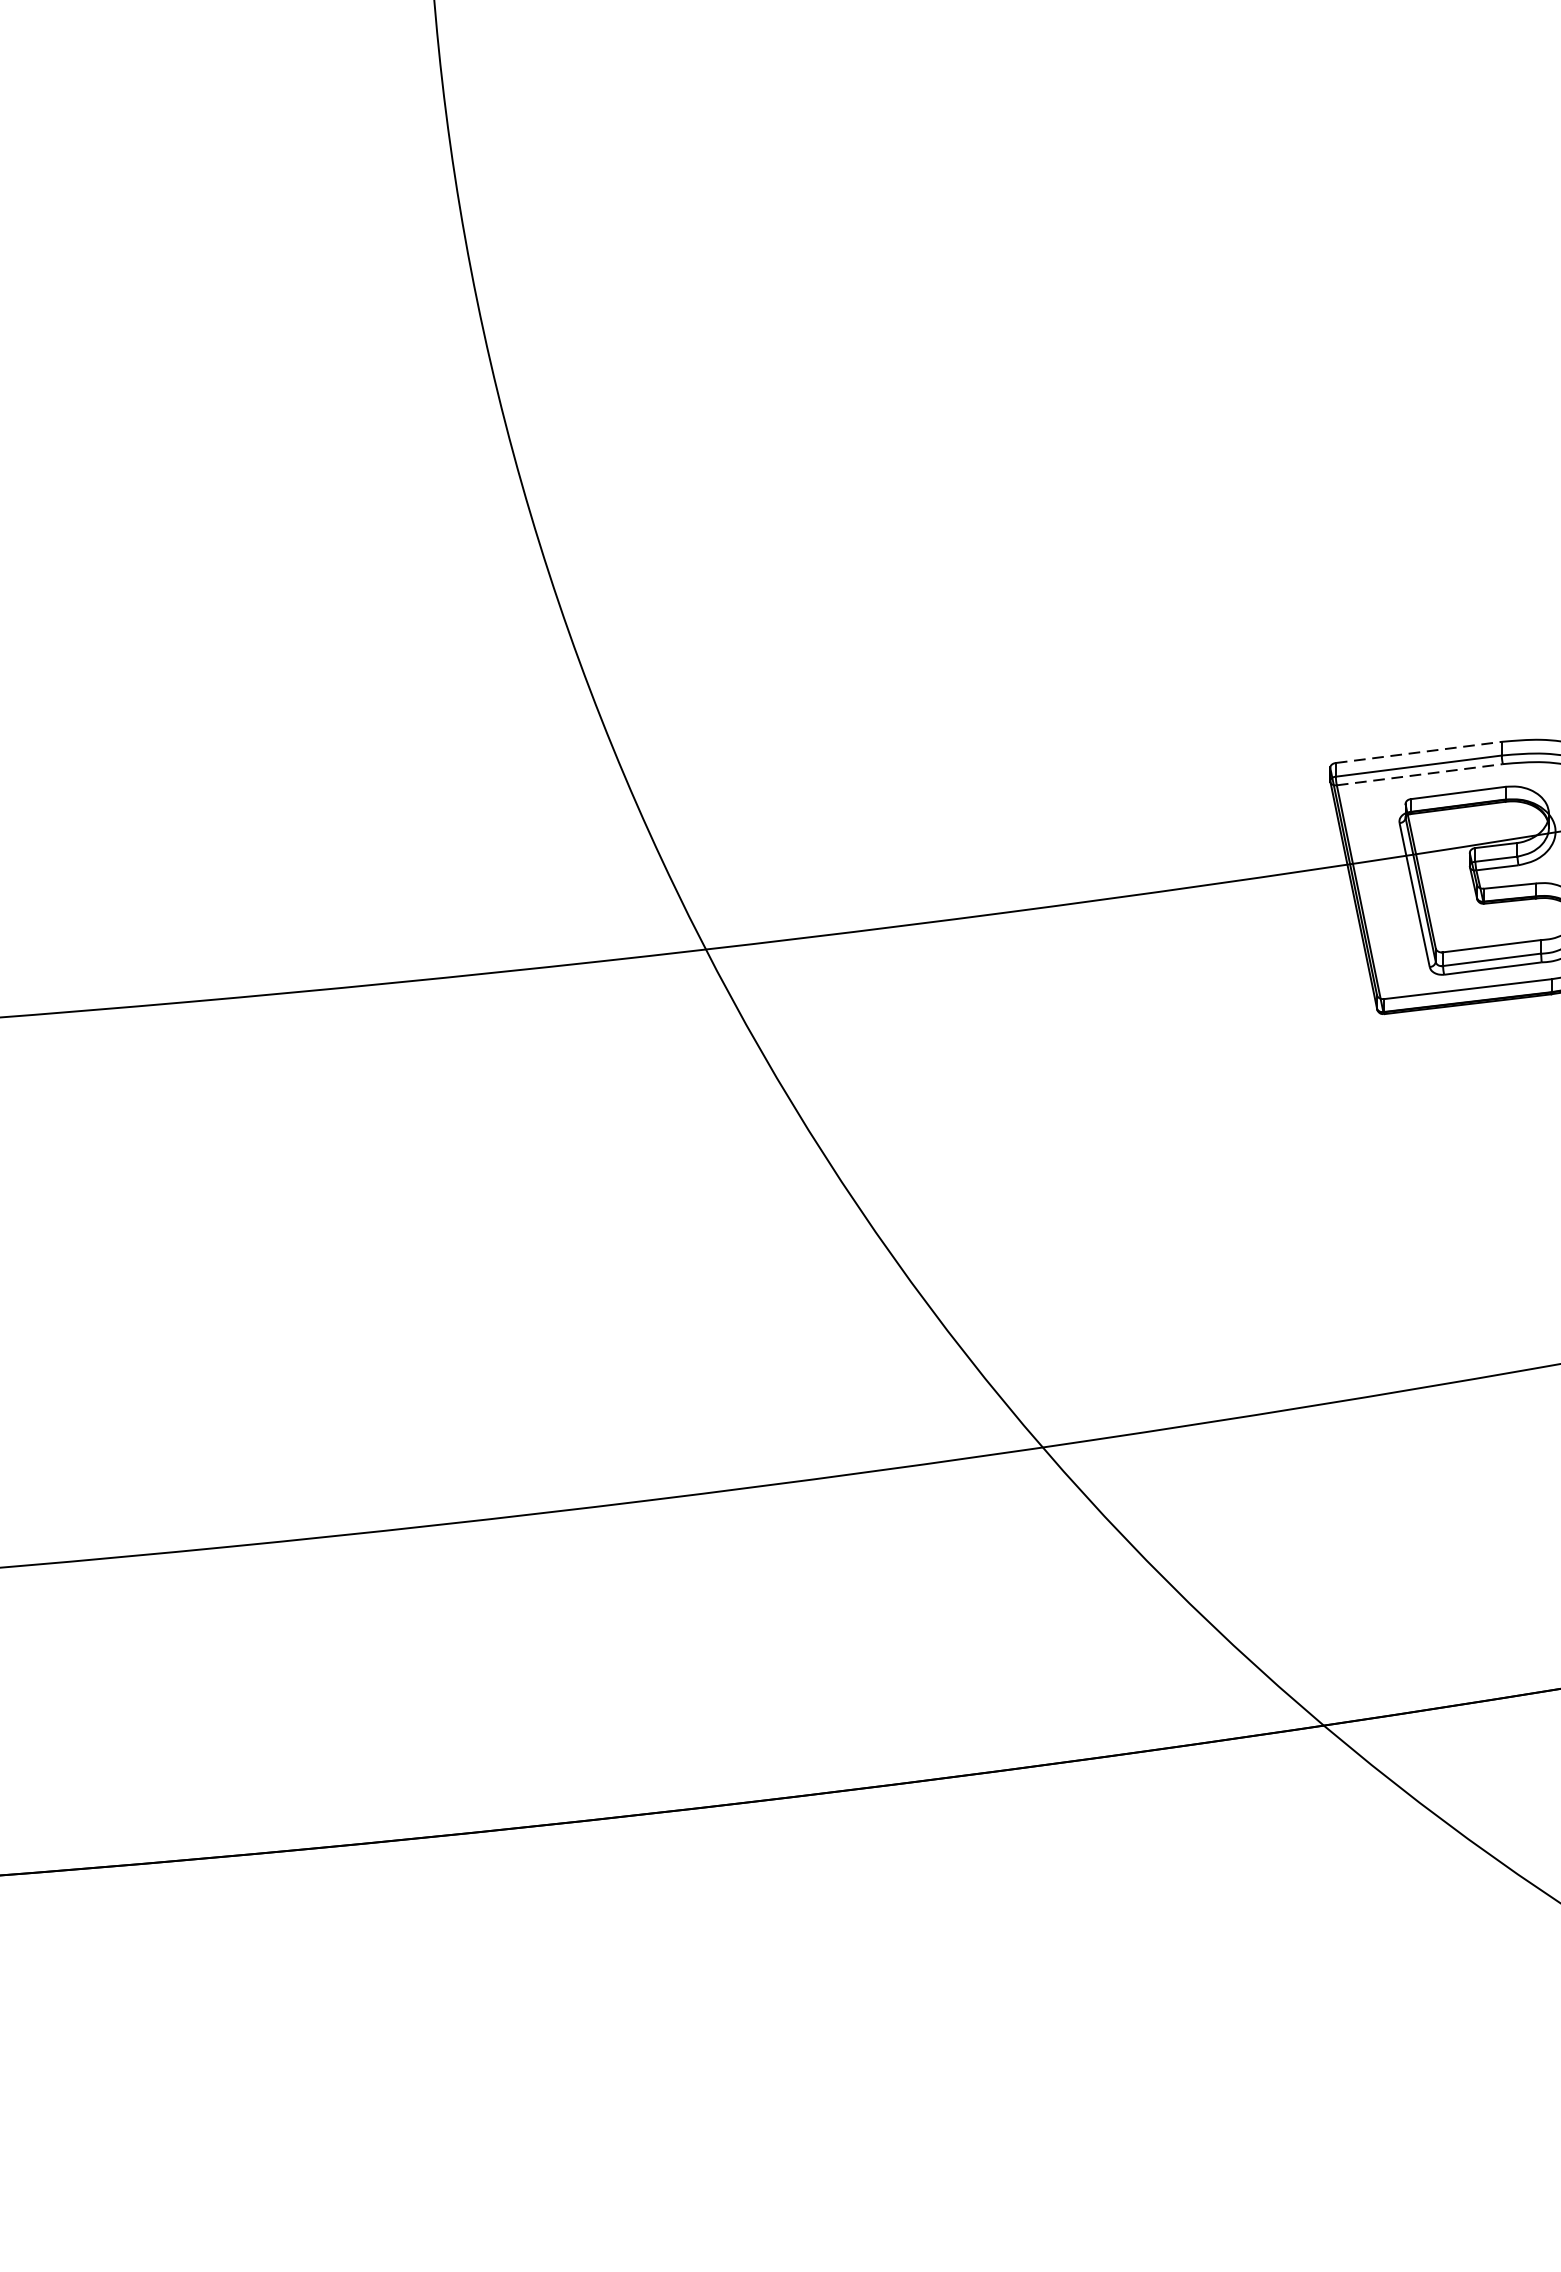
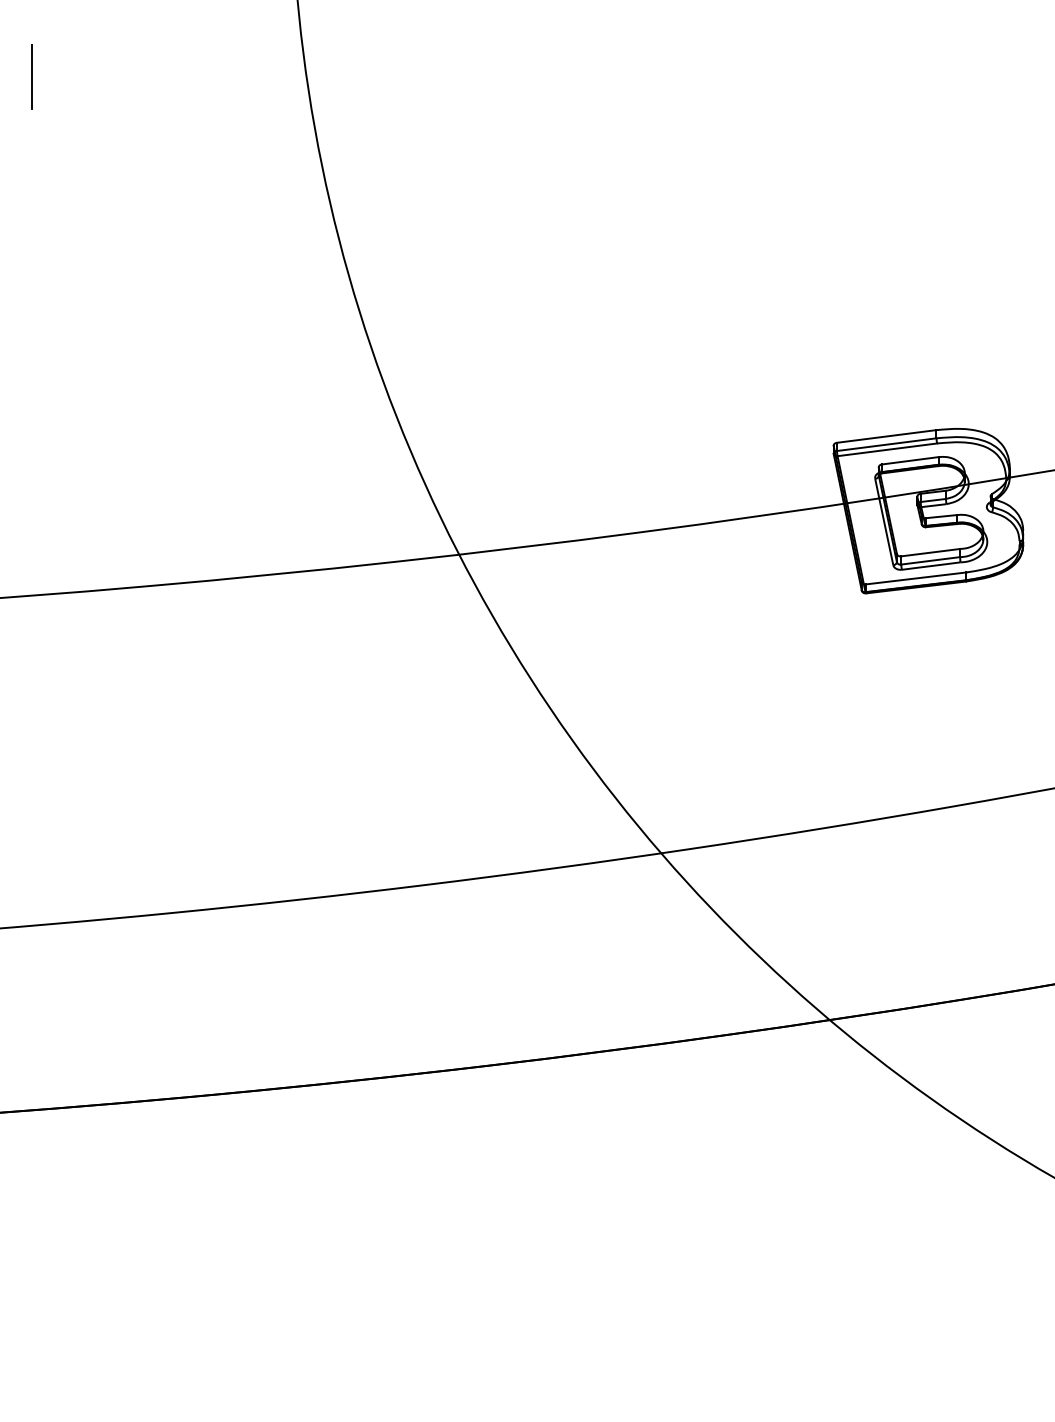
line: (1420, 752) -> (887, 436), dashed -> solid
line: (1420, 774) -> (887, 449), dashed -> solid

